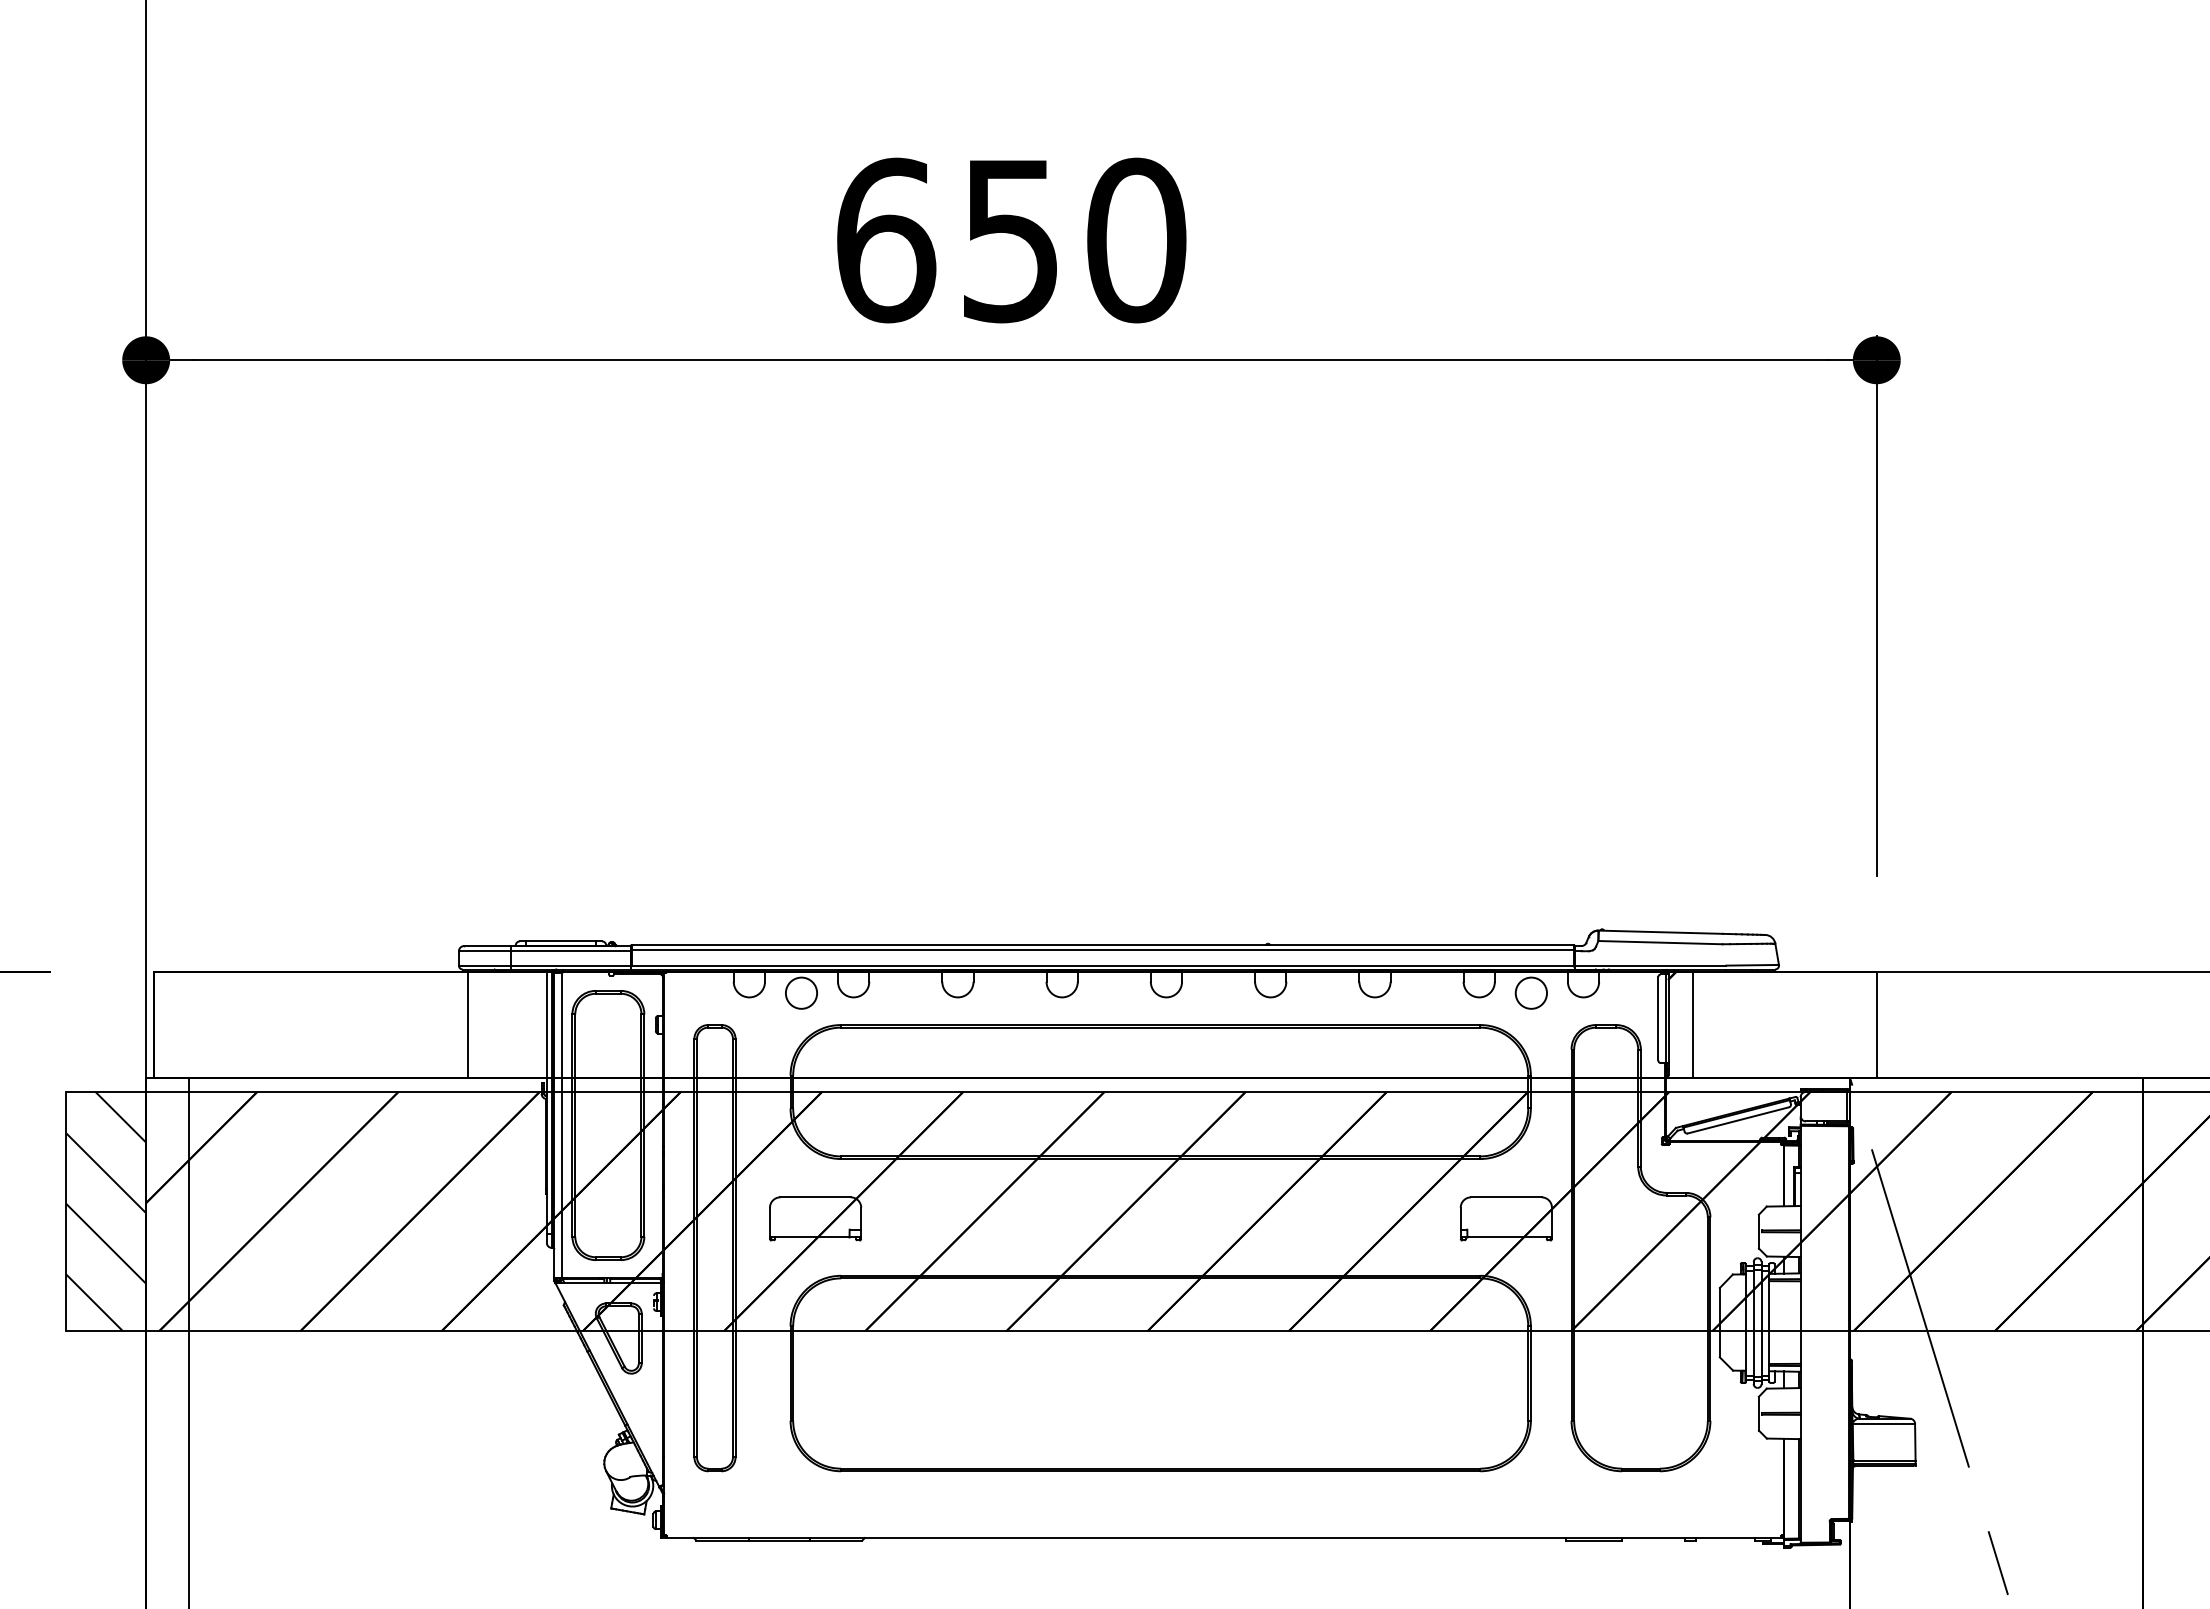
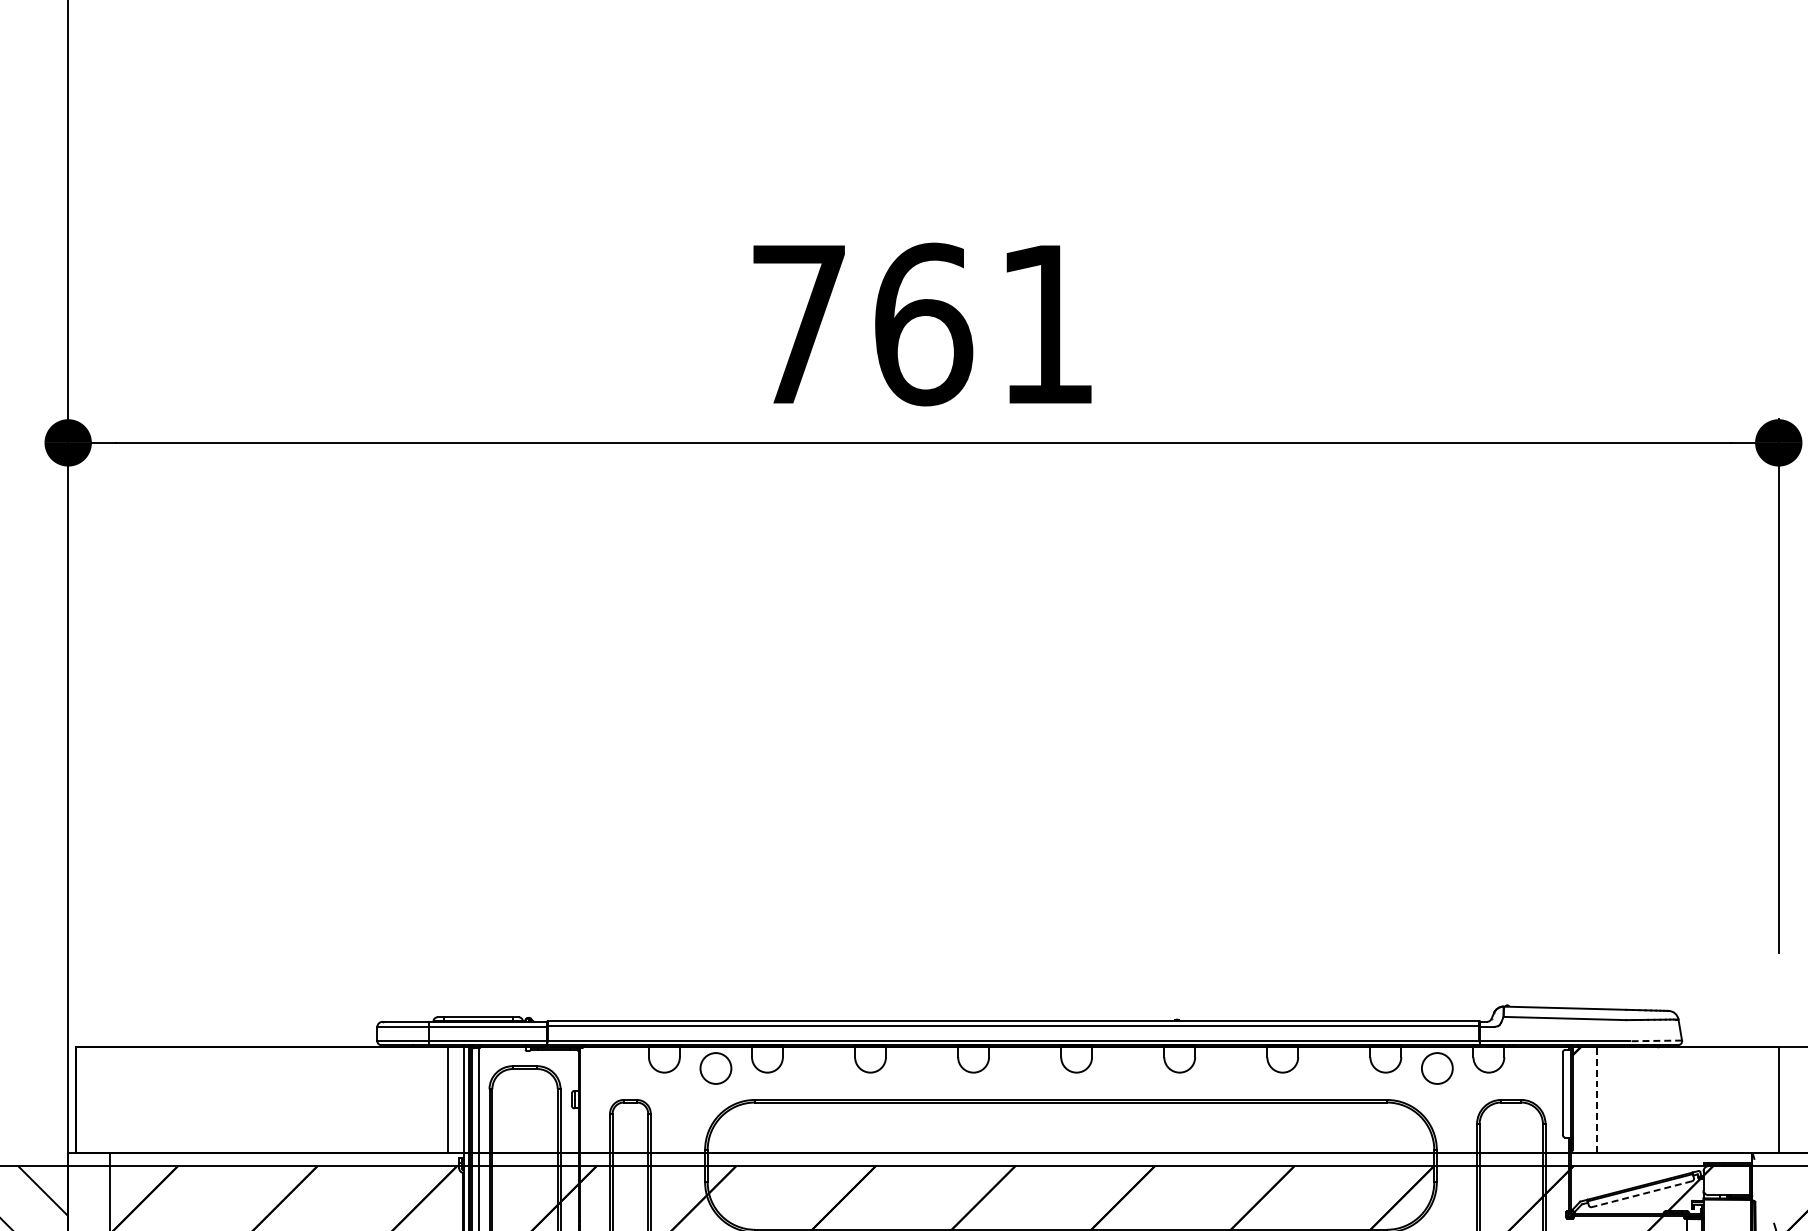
text: (1011, 240) -> (923, 324), 650 -> 761
line: (1752, 965) -> (1655, 1041), solid -> dashed
line: (468, 1024) -> (448, 1099), moved
line: (1693, 1024) -> (1597, 1099), solid -> dashed
line: (1737, 1120) -> (1641, 1194), solid -> dashed

